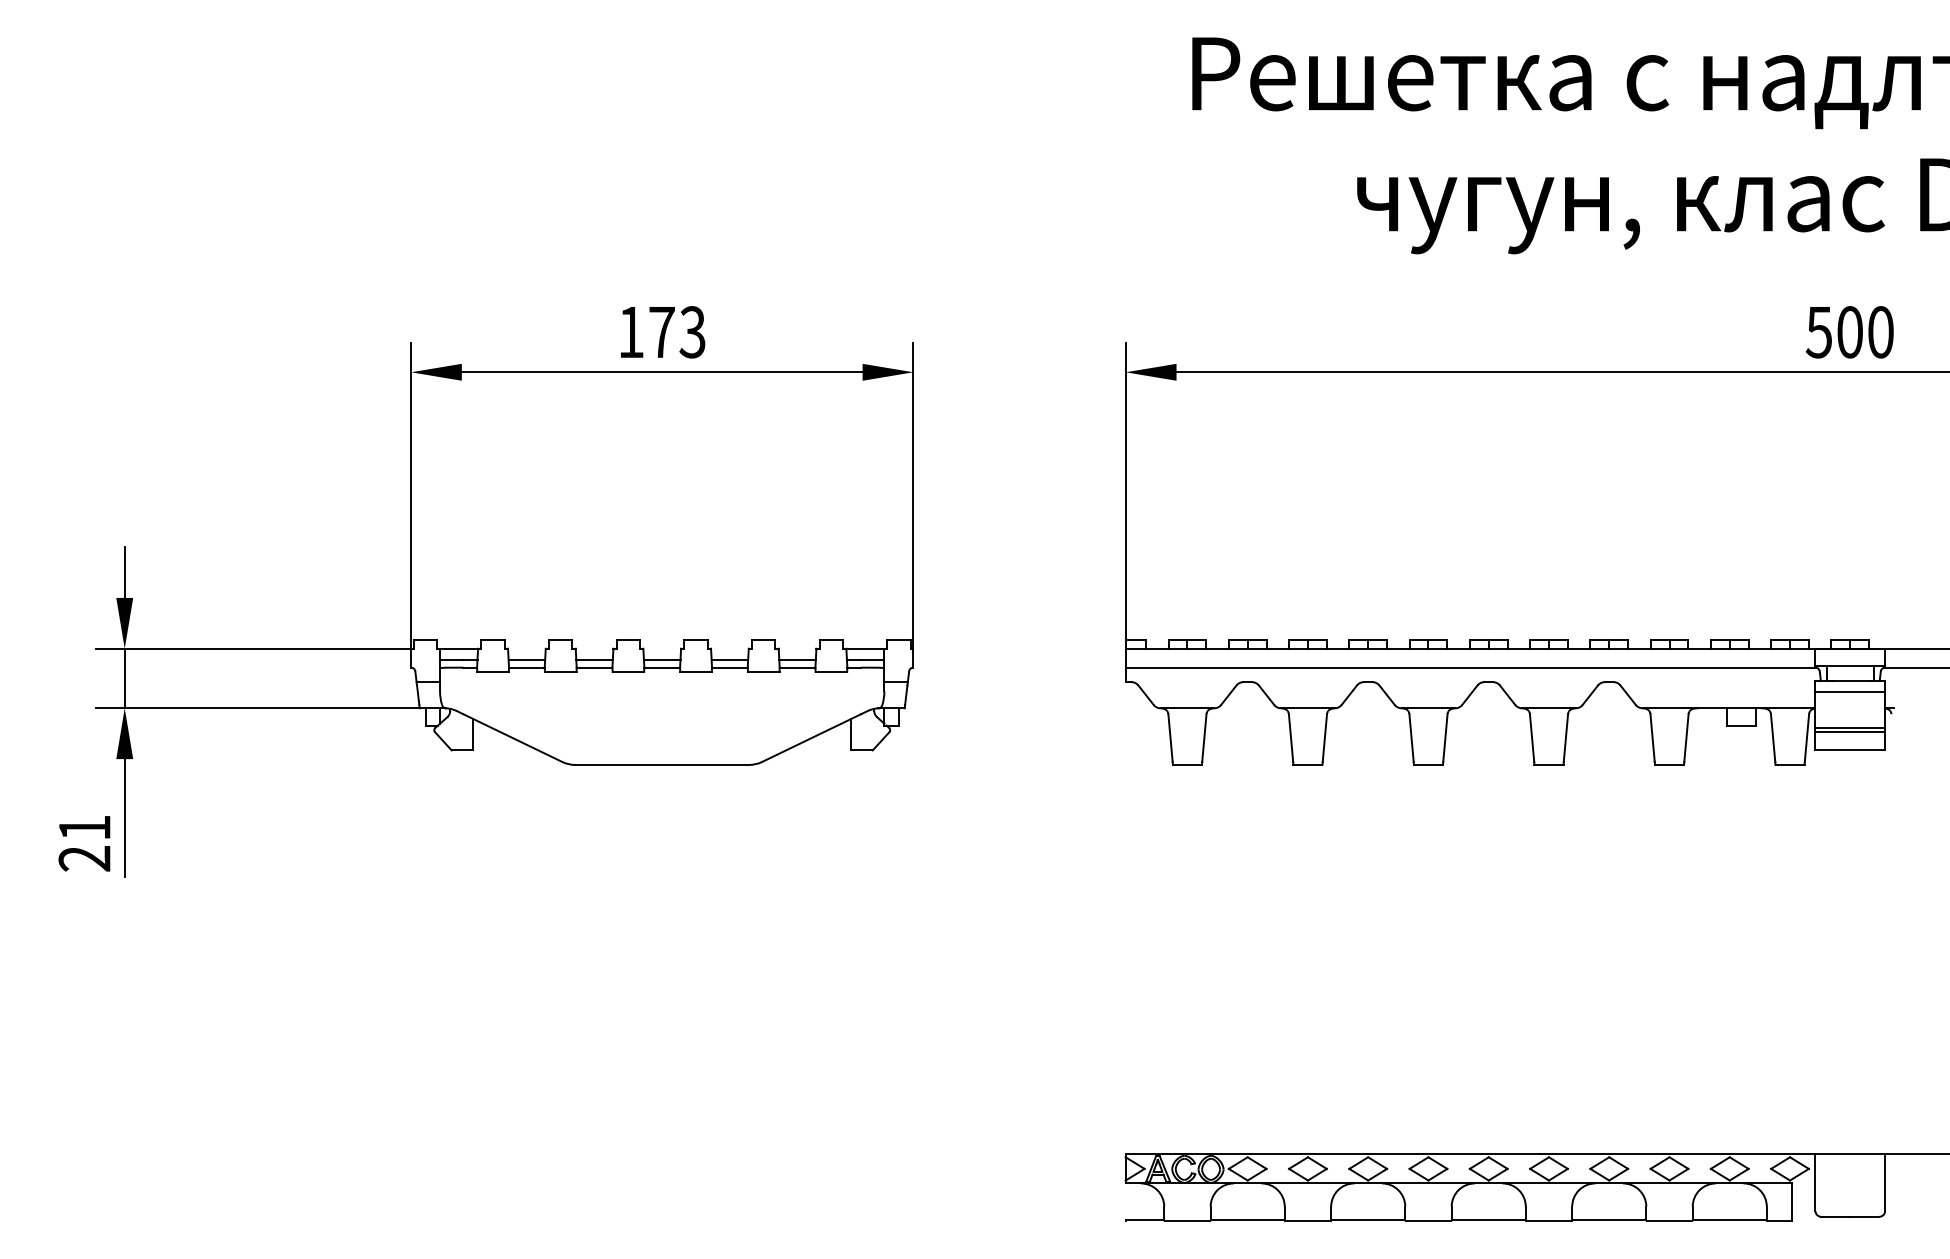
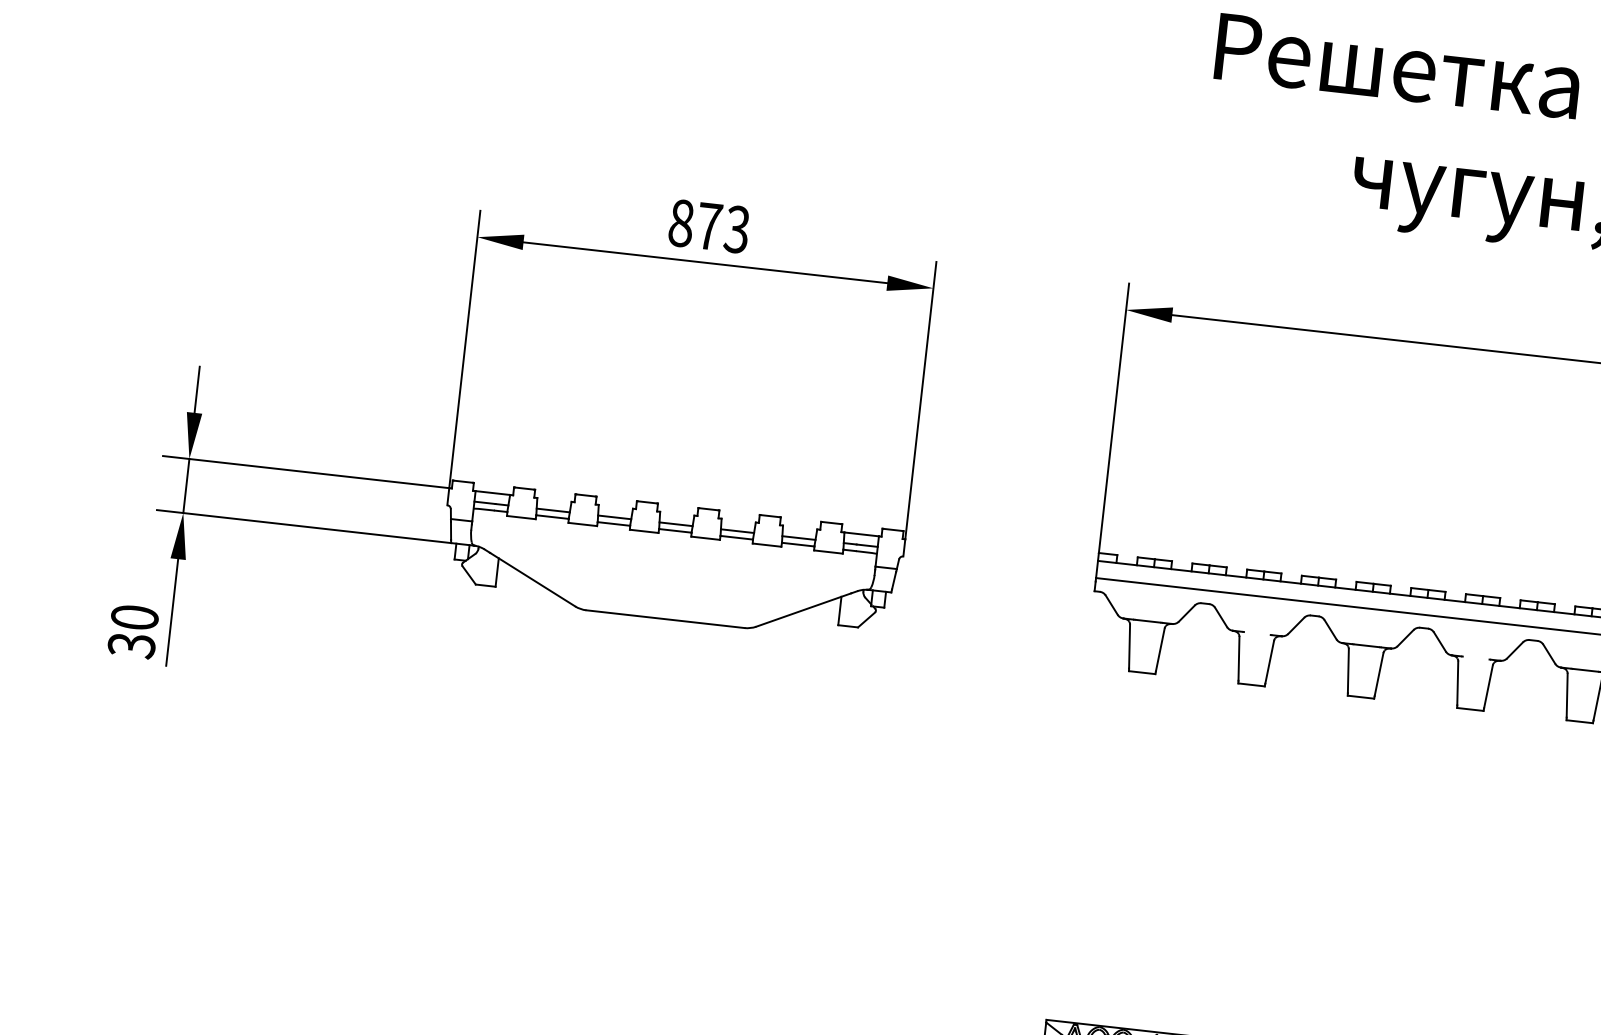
text: (631, 332) -> (681, 223), 173 -> 873
line: (1307, 708) -> (1256, 633), removed
line: (1548, 708) -> (1475, 658), removed
text: (84, 843) -> (133, 631), 21 -> 30

